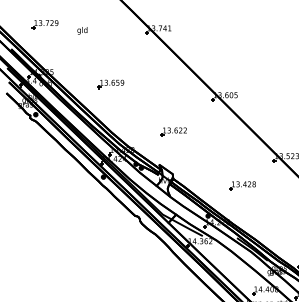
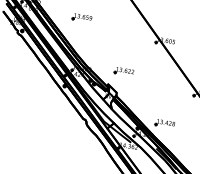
part: (173, 131) -> (123, 71), moved
part: (242, 185) -> (164, 123), moved

